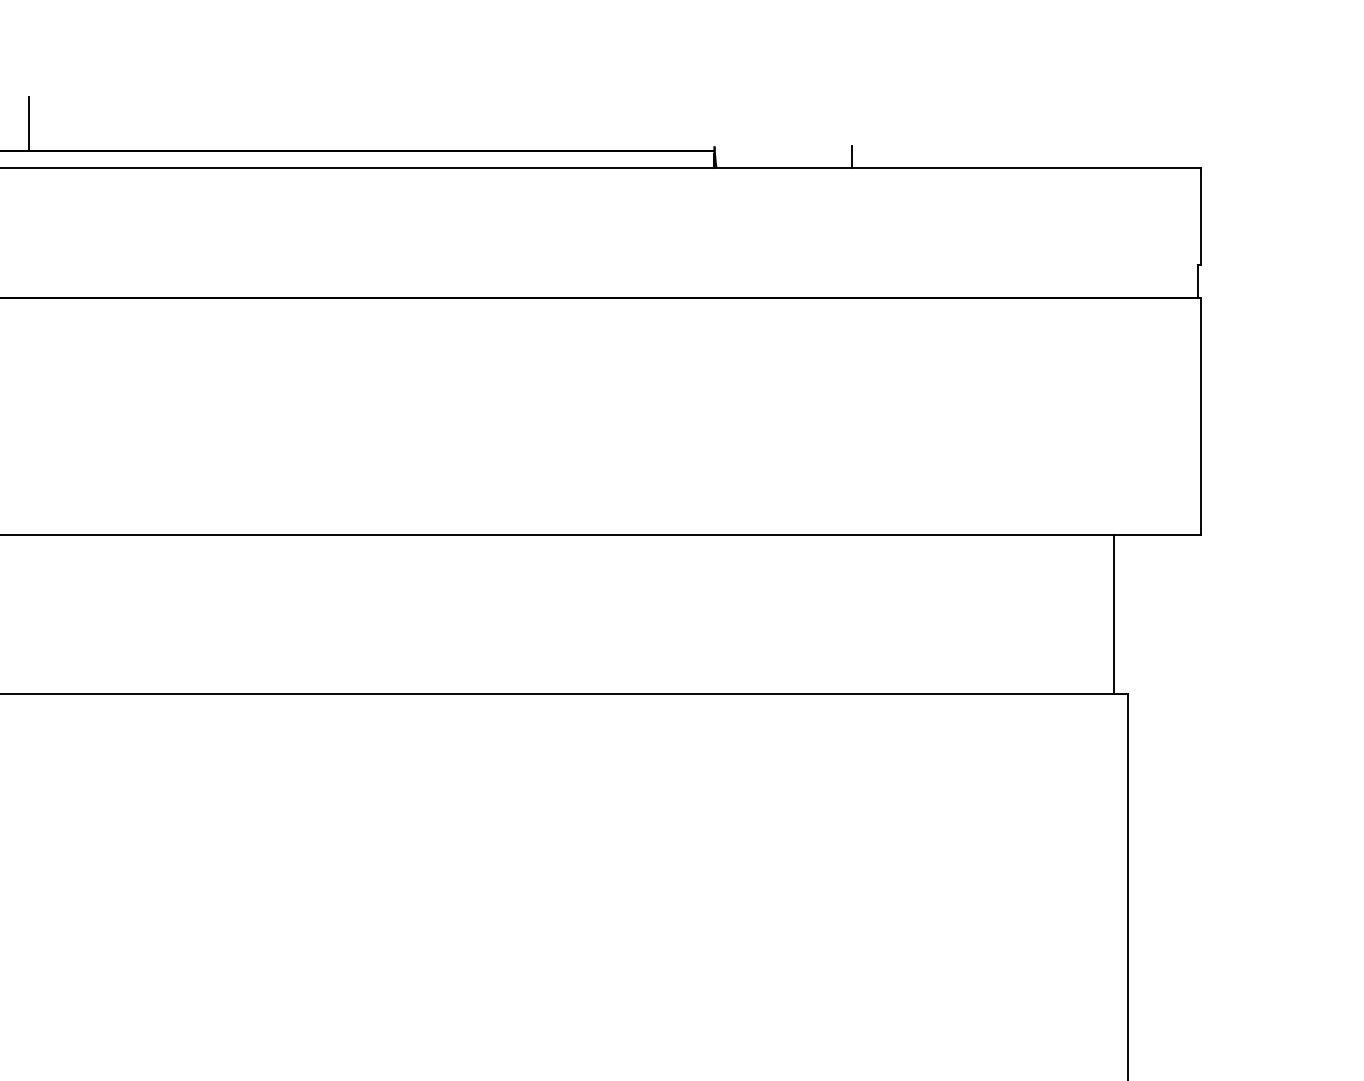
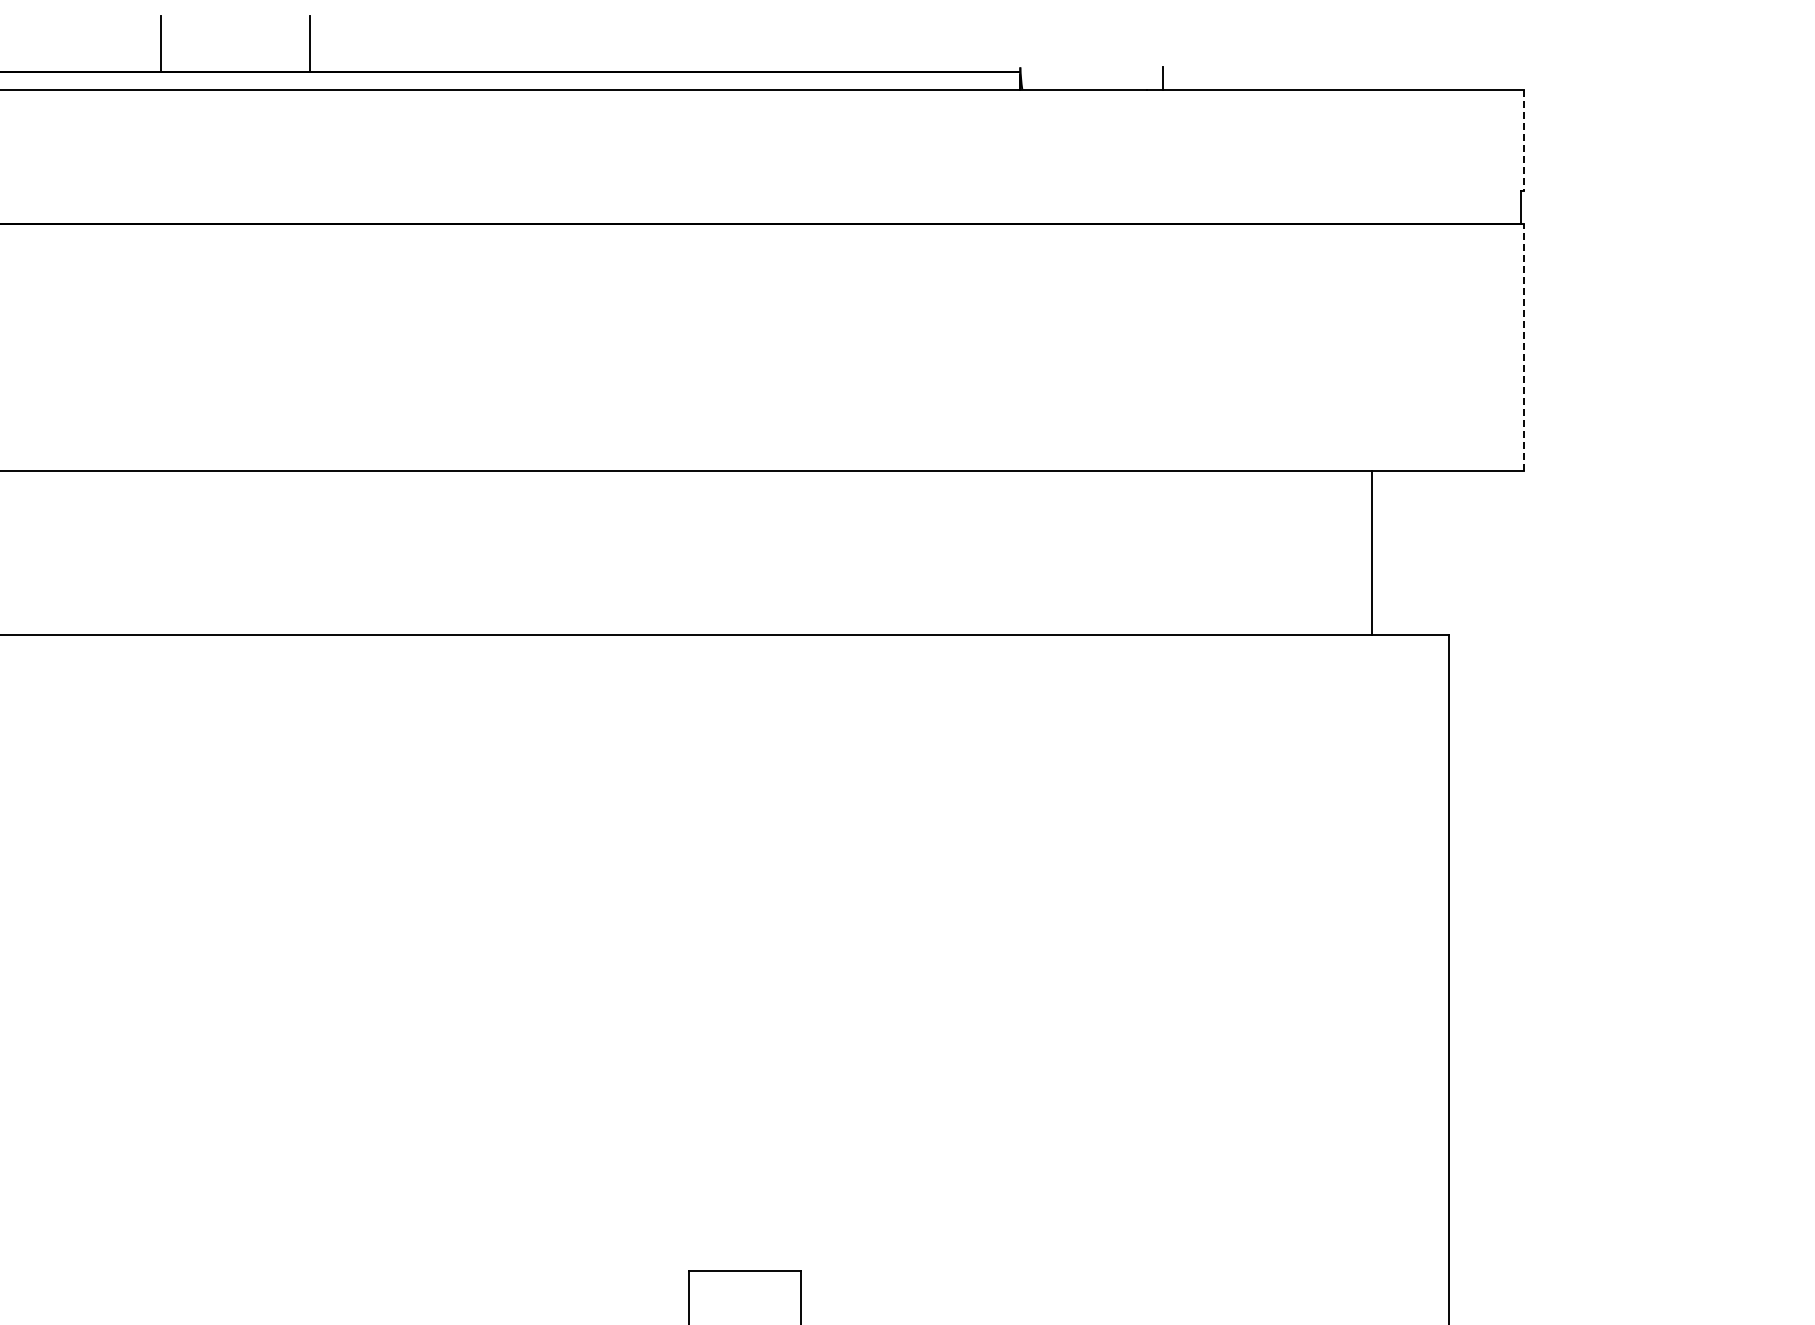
line: (1200, 216) -> (1524, 140), solid -> dashed
line: (1200, 416) -> (1524, 347), solid -> dashed
line: (1114, 614) -> (1371, 552), moved

